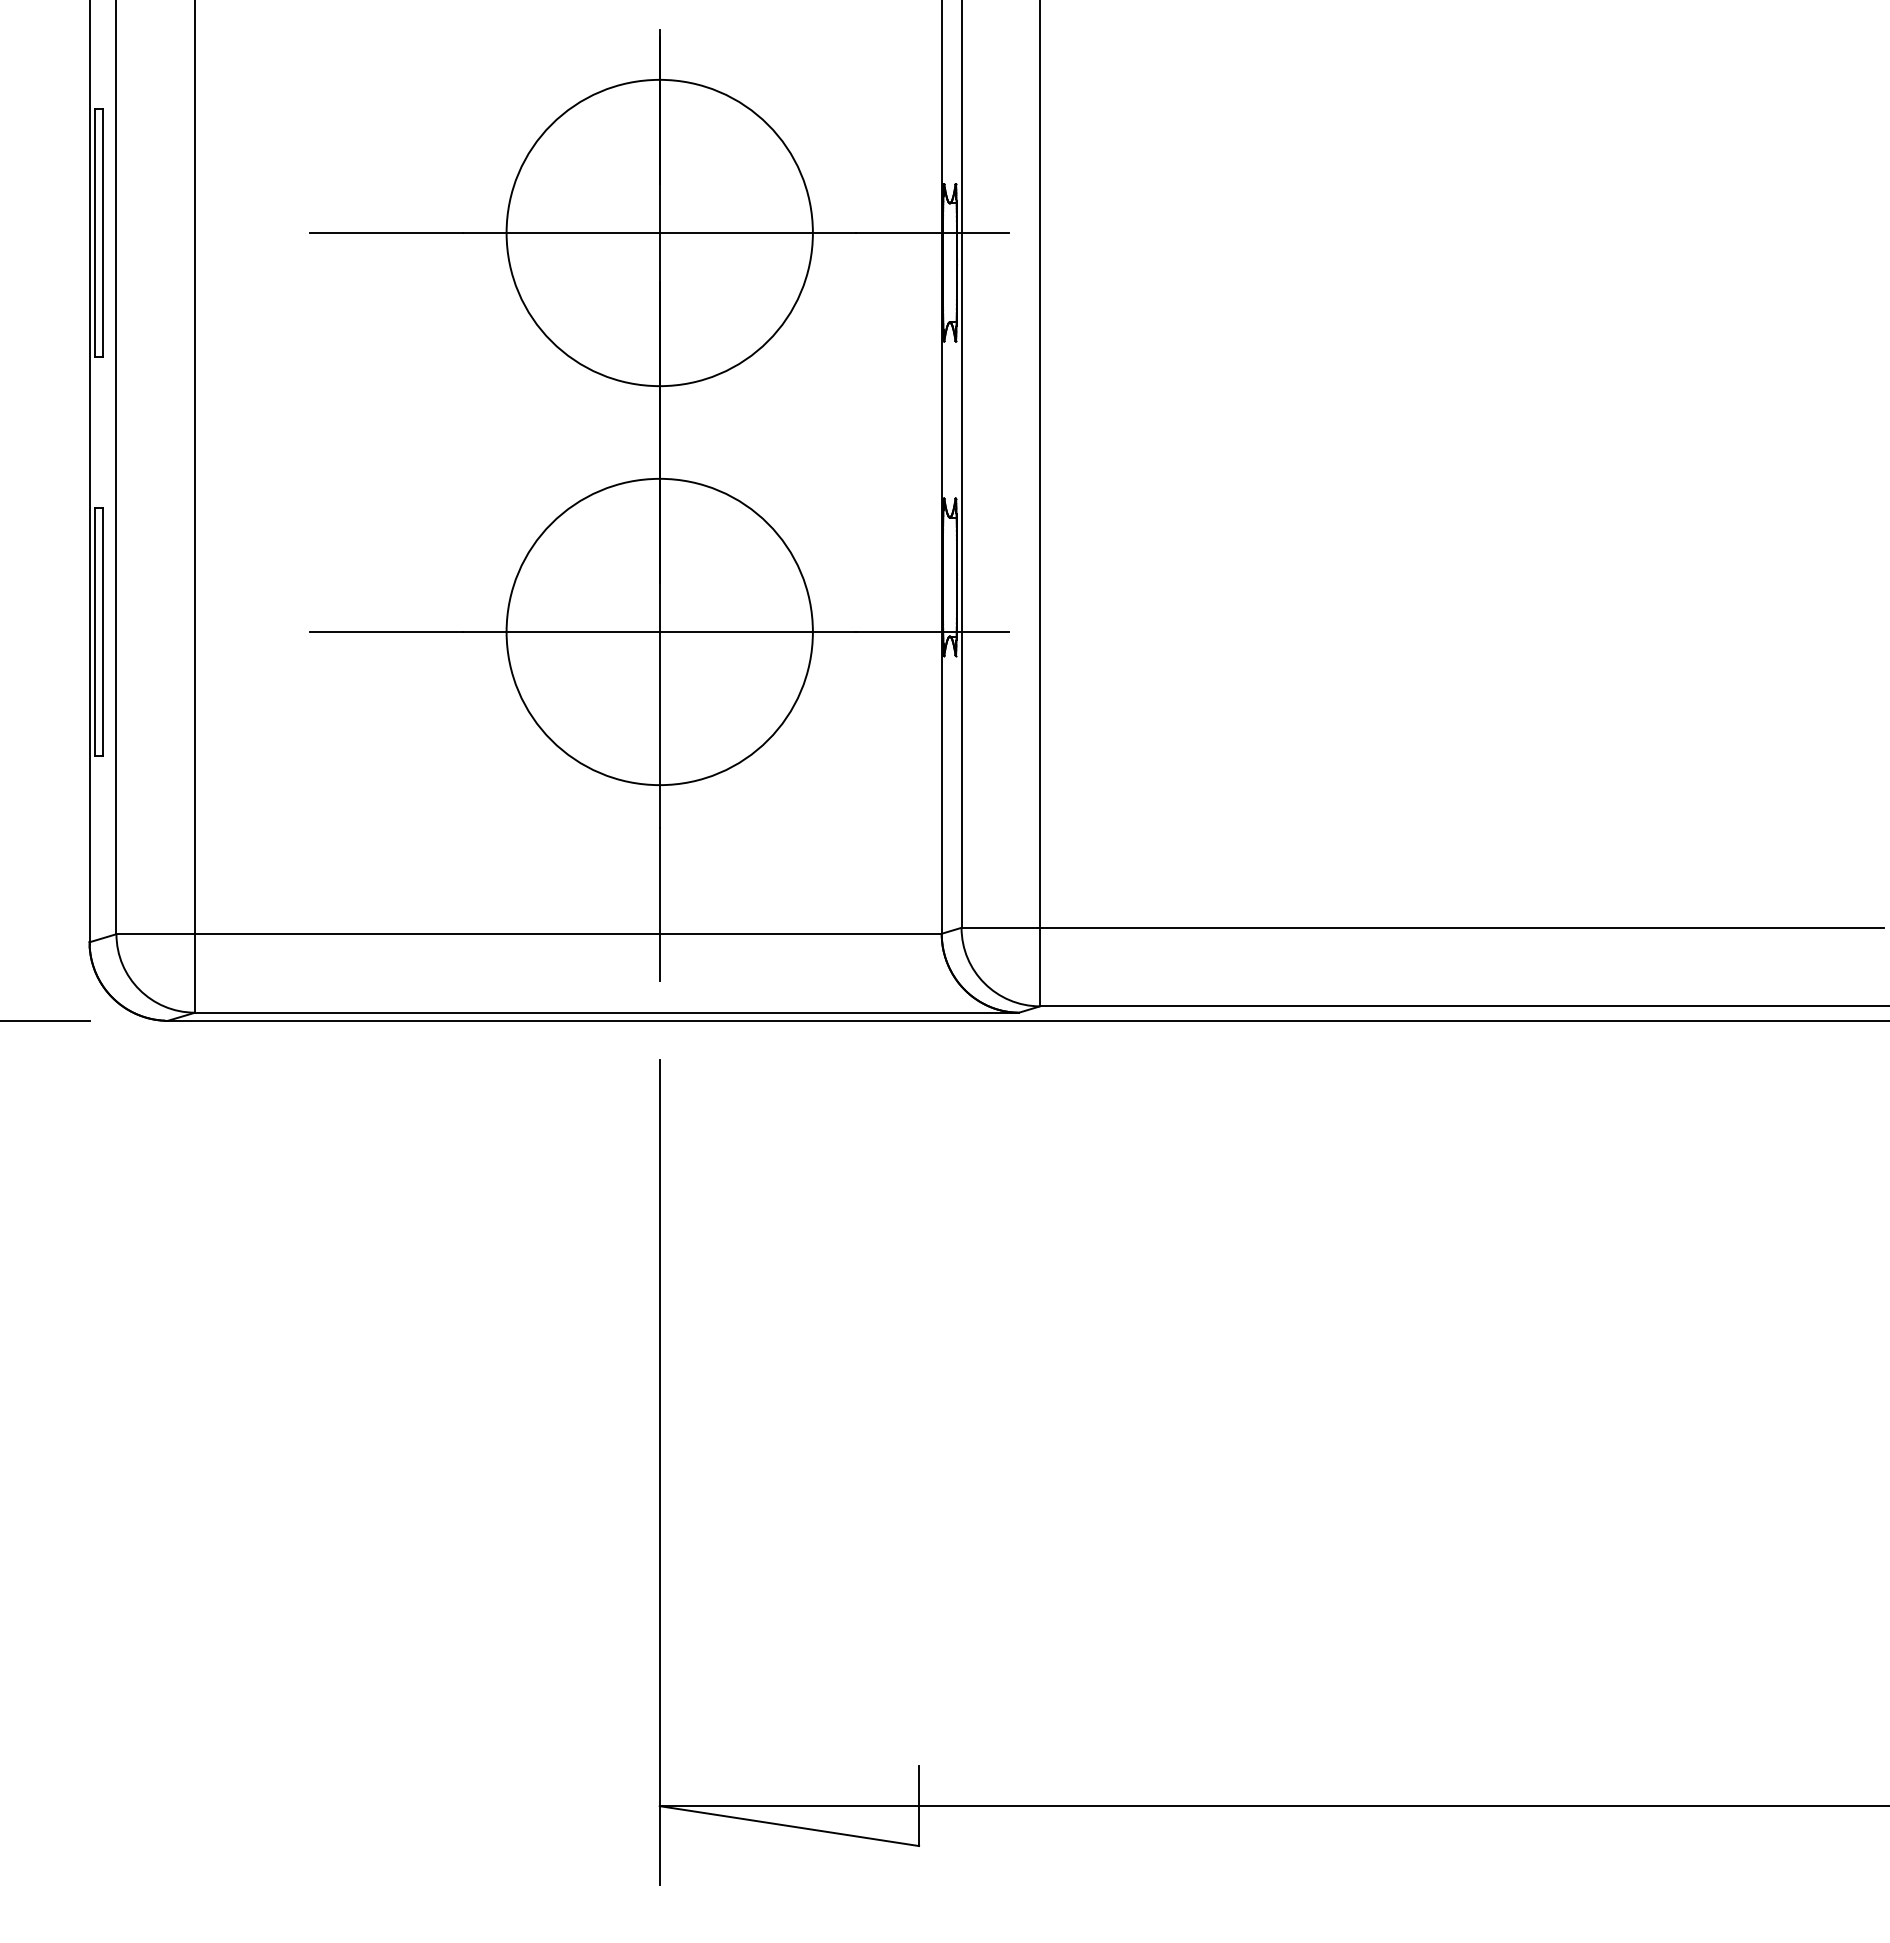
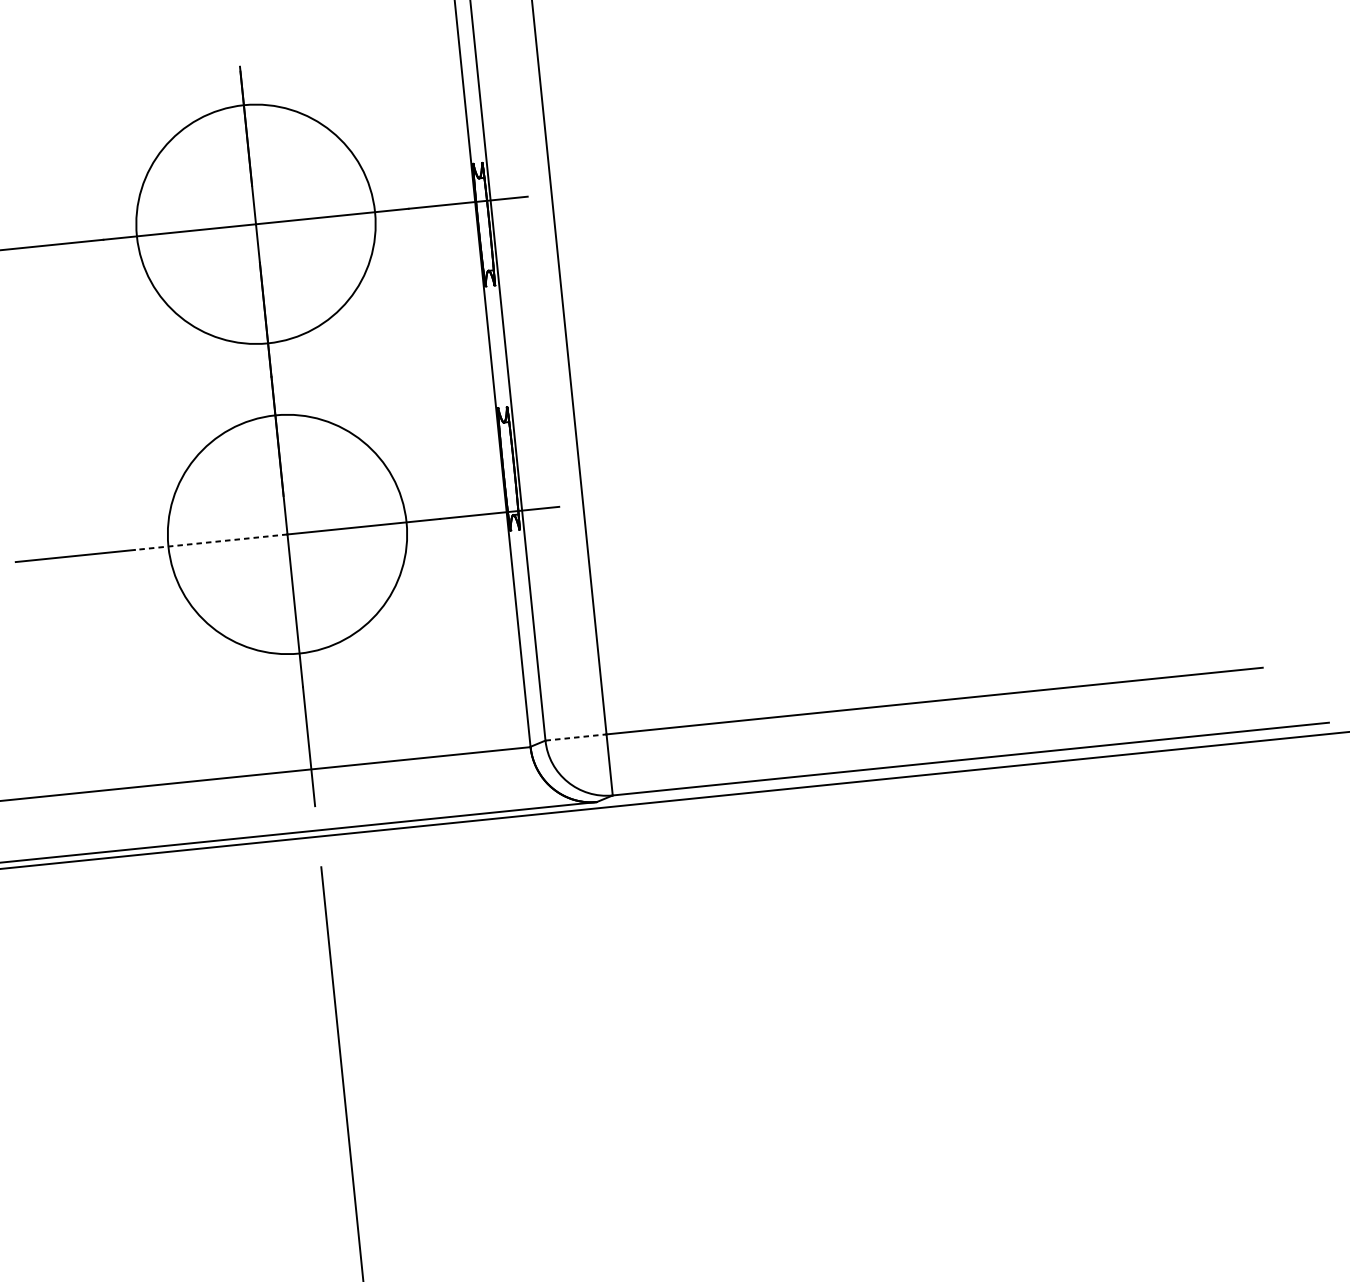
line: (561, 631) -> (211, 541), solid -> dashed
line: (1001, 927) -> (576, 737), solid -> dashed

